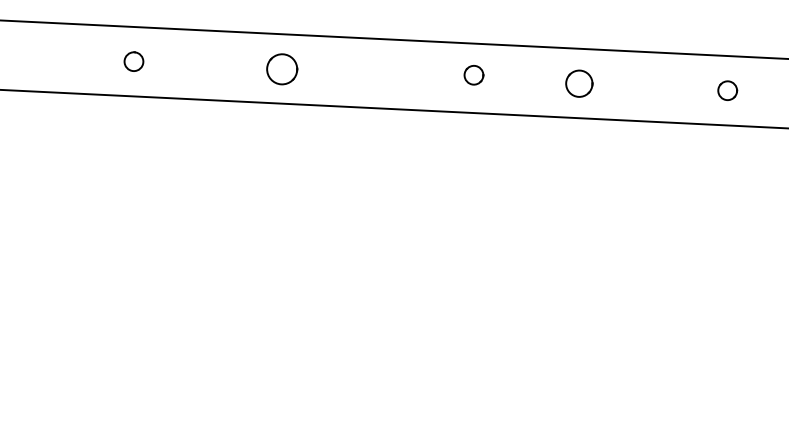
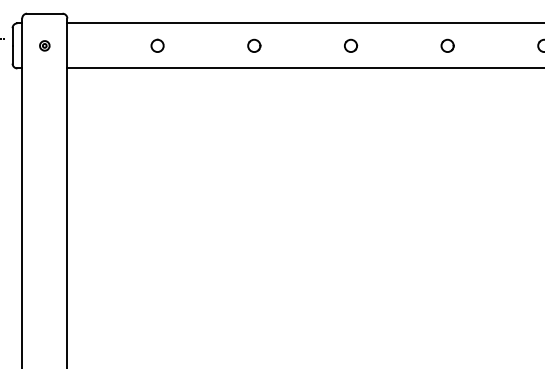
circle: (282, 68) -> (254, 45), size x0.62
circle: (474, 74) -> (351, 45), moved
circle: (579, 82) -> (447, 45), size x0.71

